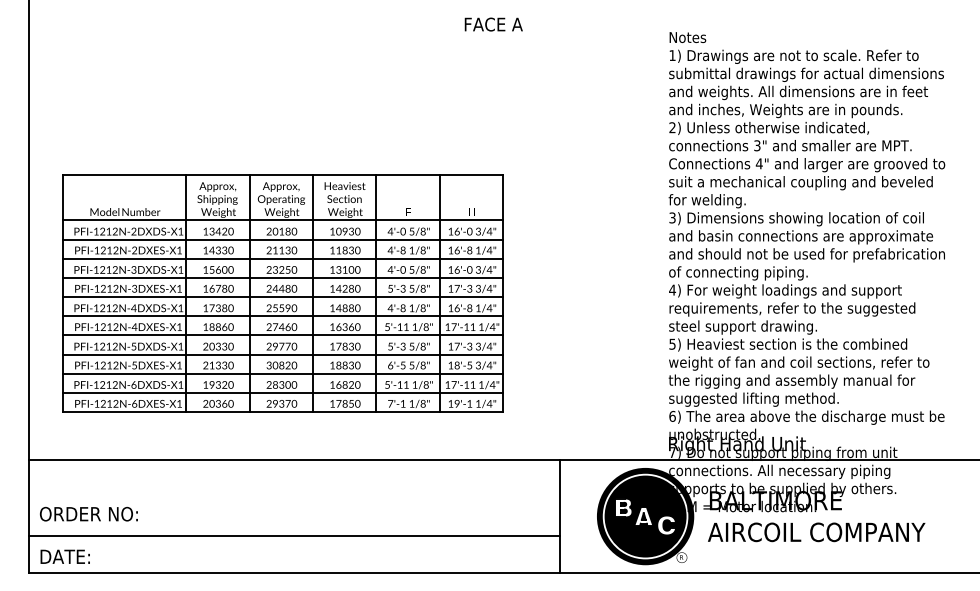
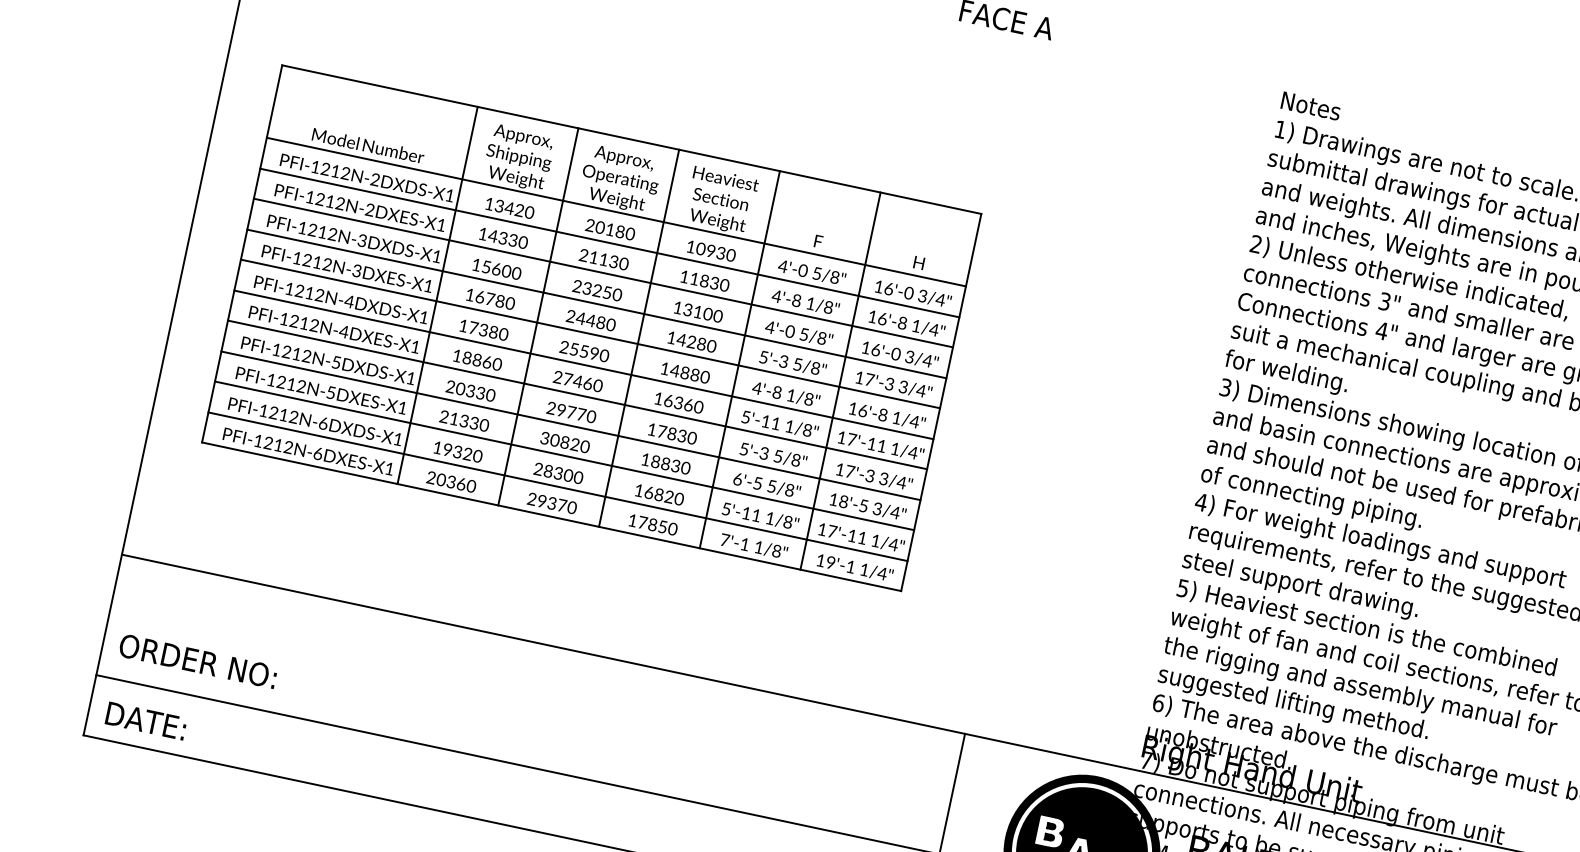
part: (282, 293) -> (590, 328), moved

